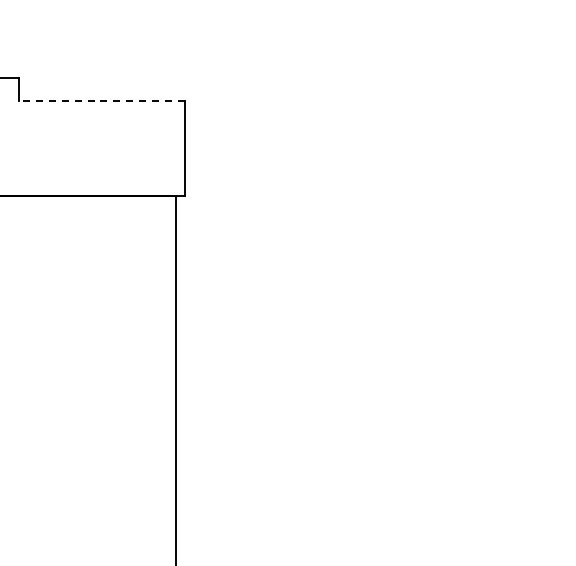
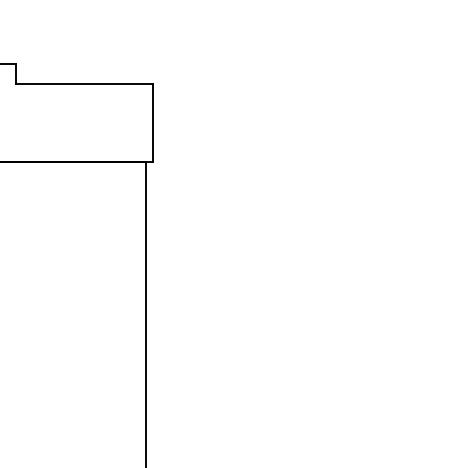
line: (101, 101) -> (83, 83), dashed -> solid

